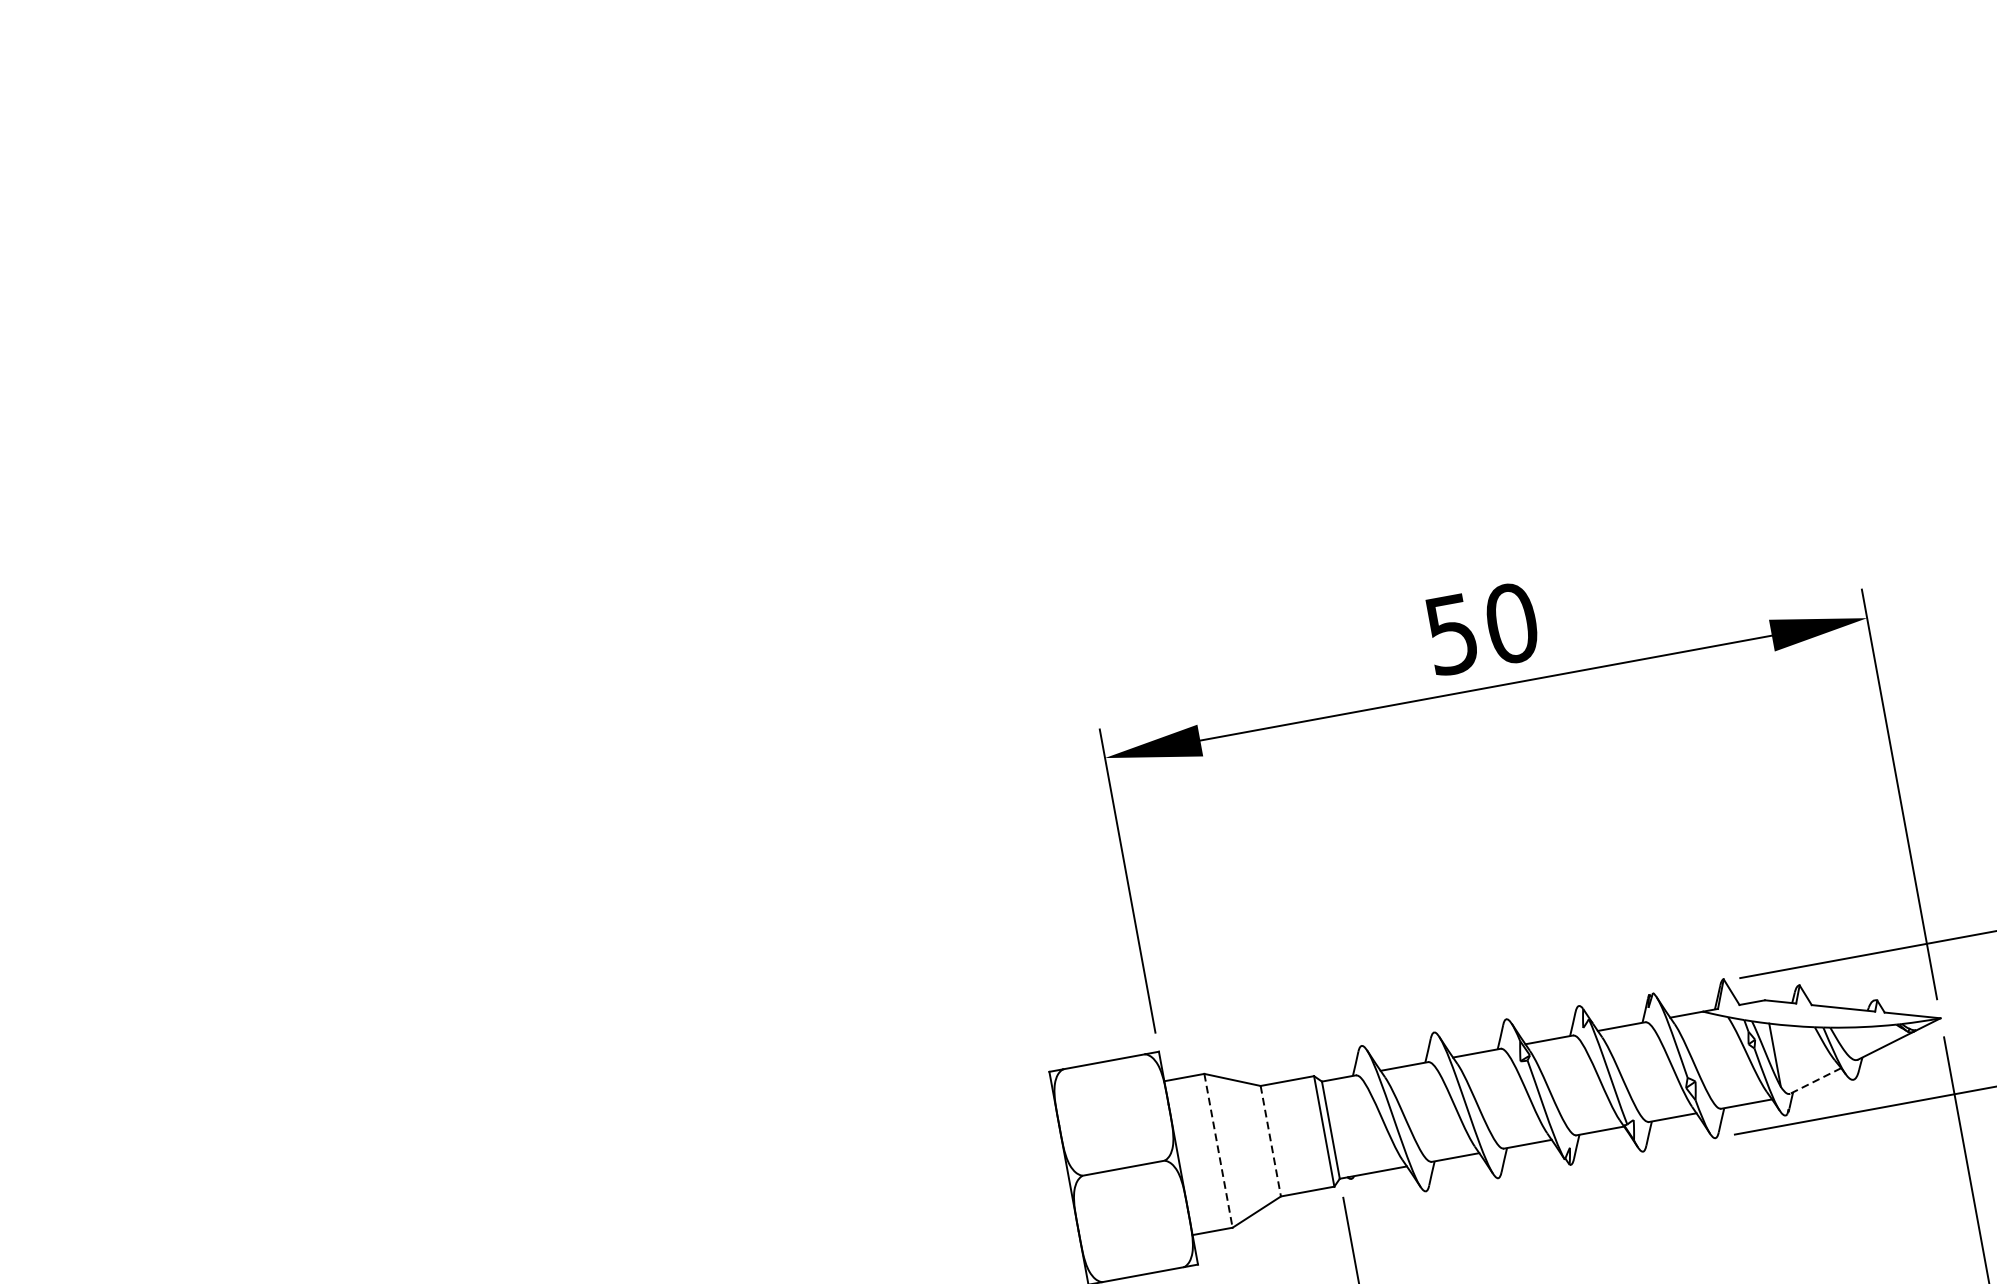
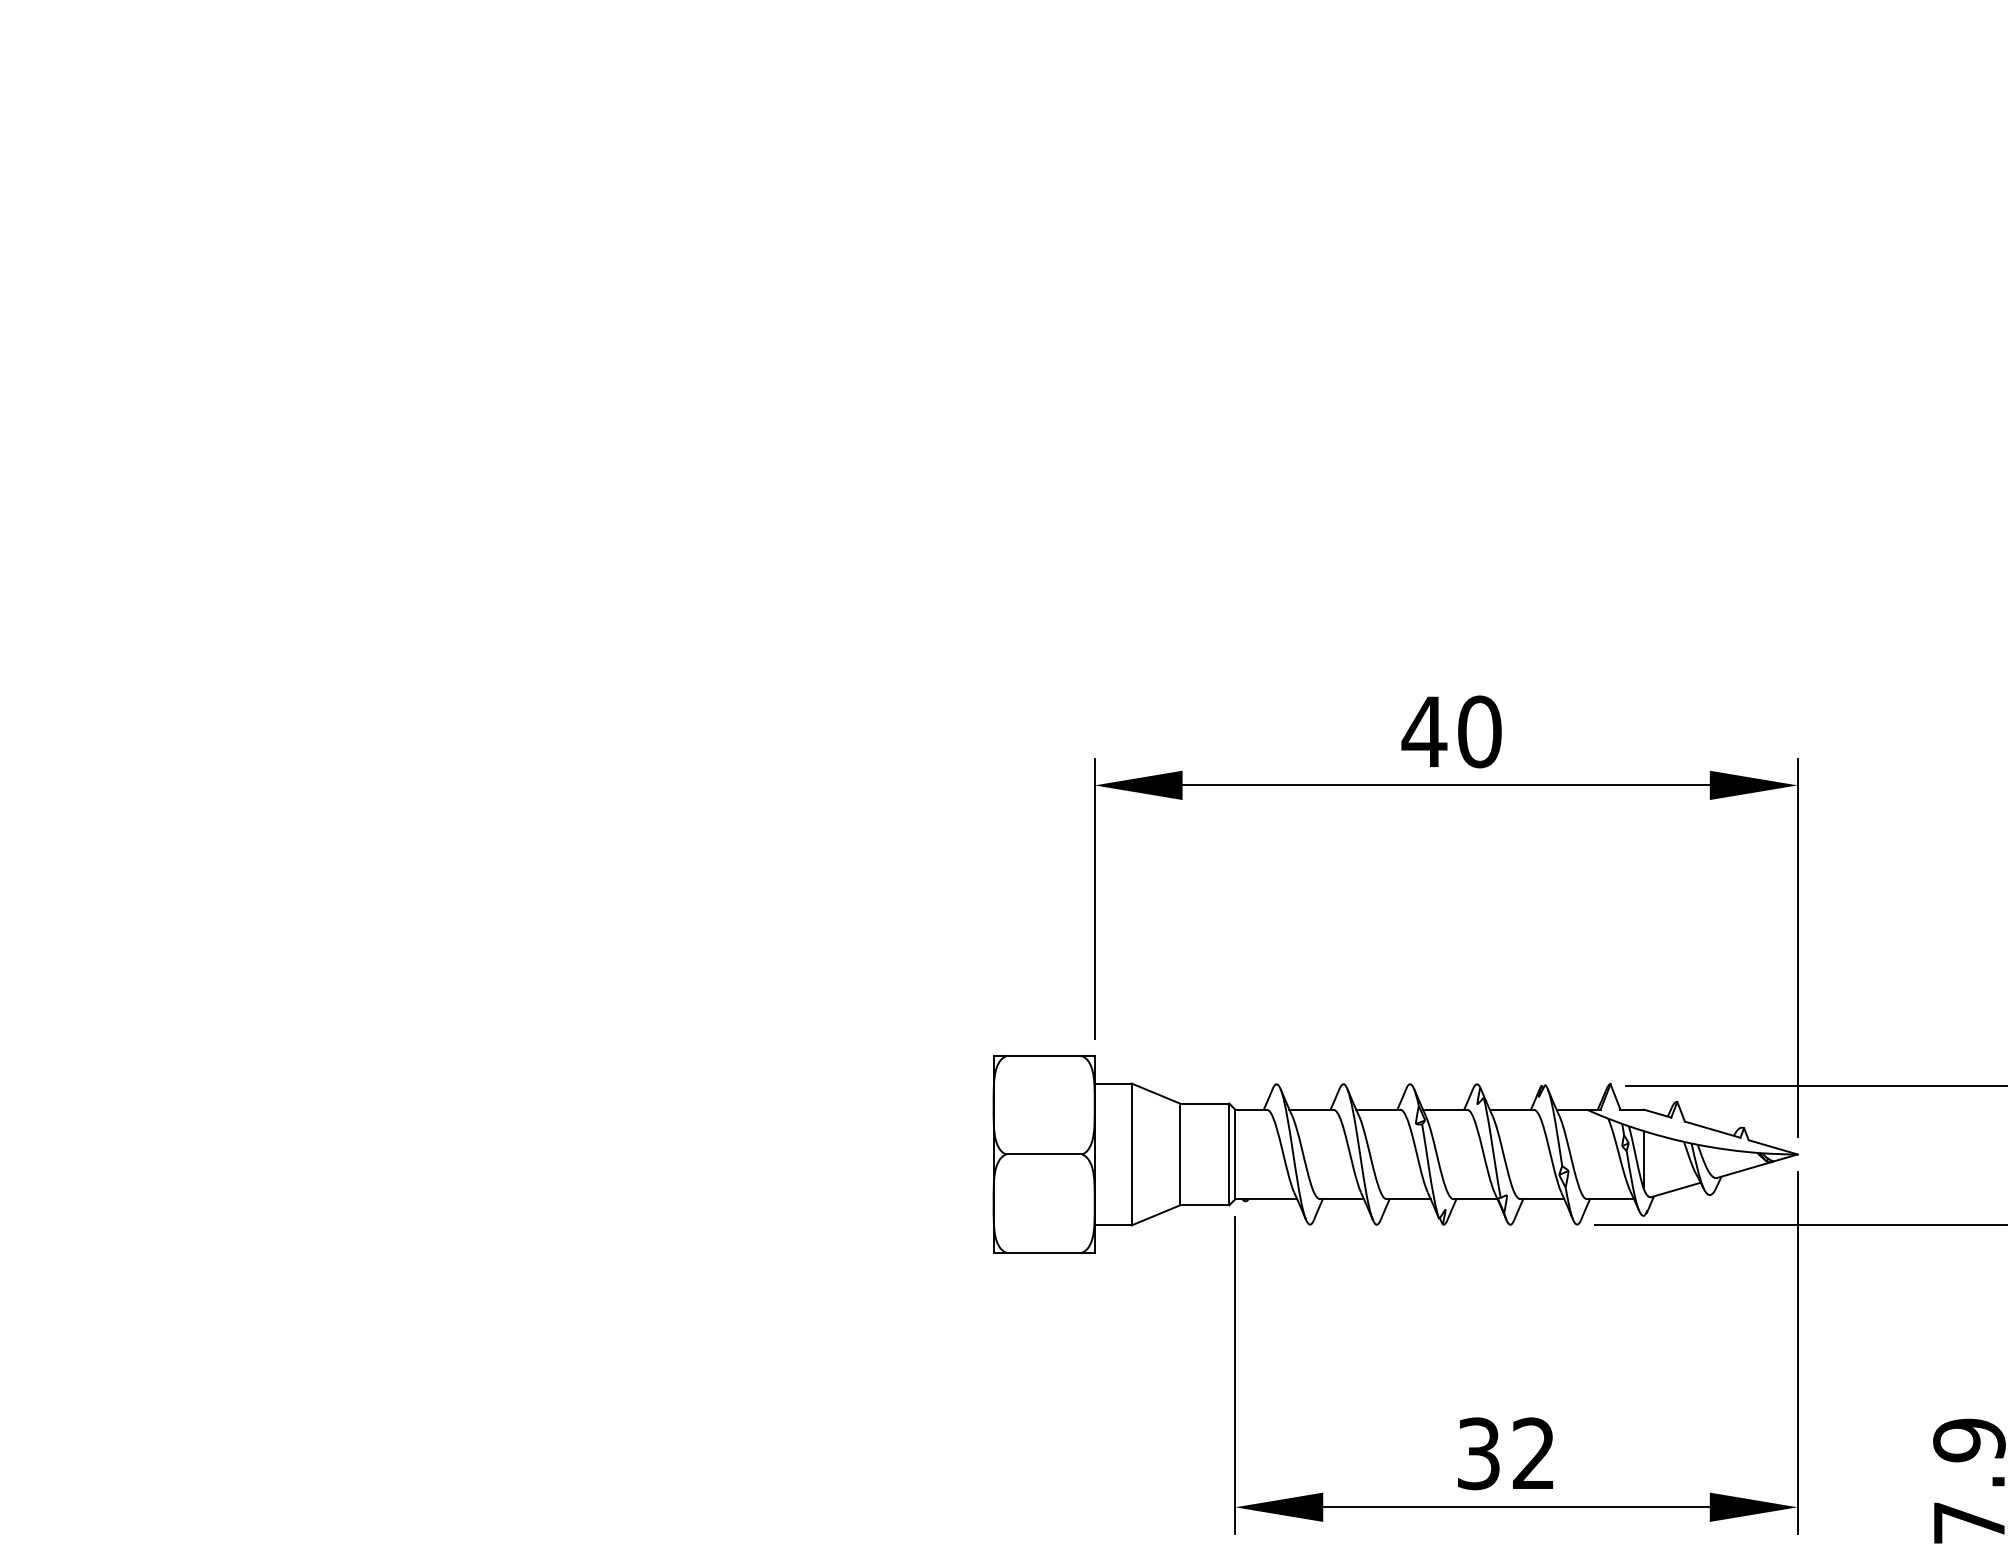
text: (1452, 635) -> (1424, 732), 50 -> 40
line: (1816, 1080) -> (1676, 1189), dashed -> solid
line: (1270, 1141) -> (1179, 1154), dashed -> solid
line: (1218, 1150) -> (1131, 1154), dashed -> solid

